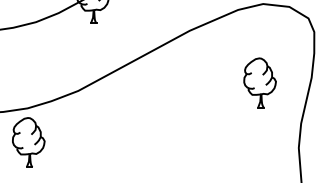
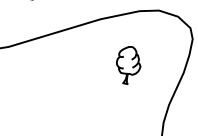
part: (259, 82) -> (128, 64), moved

